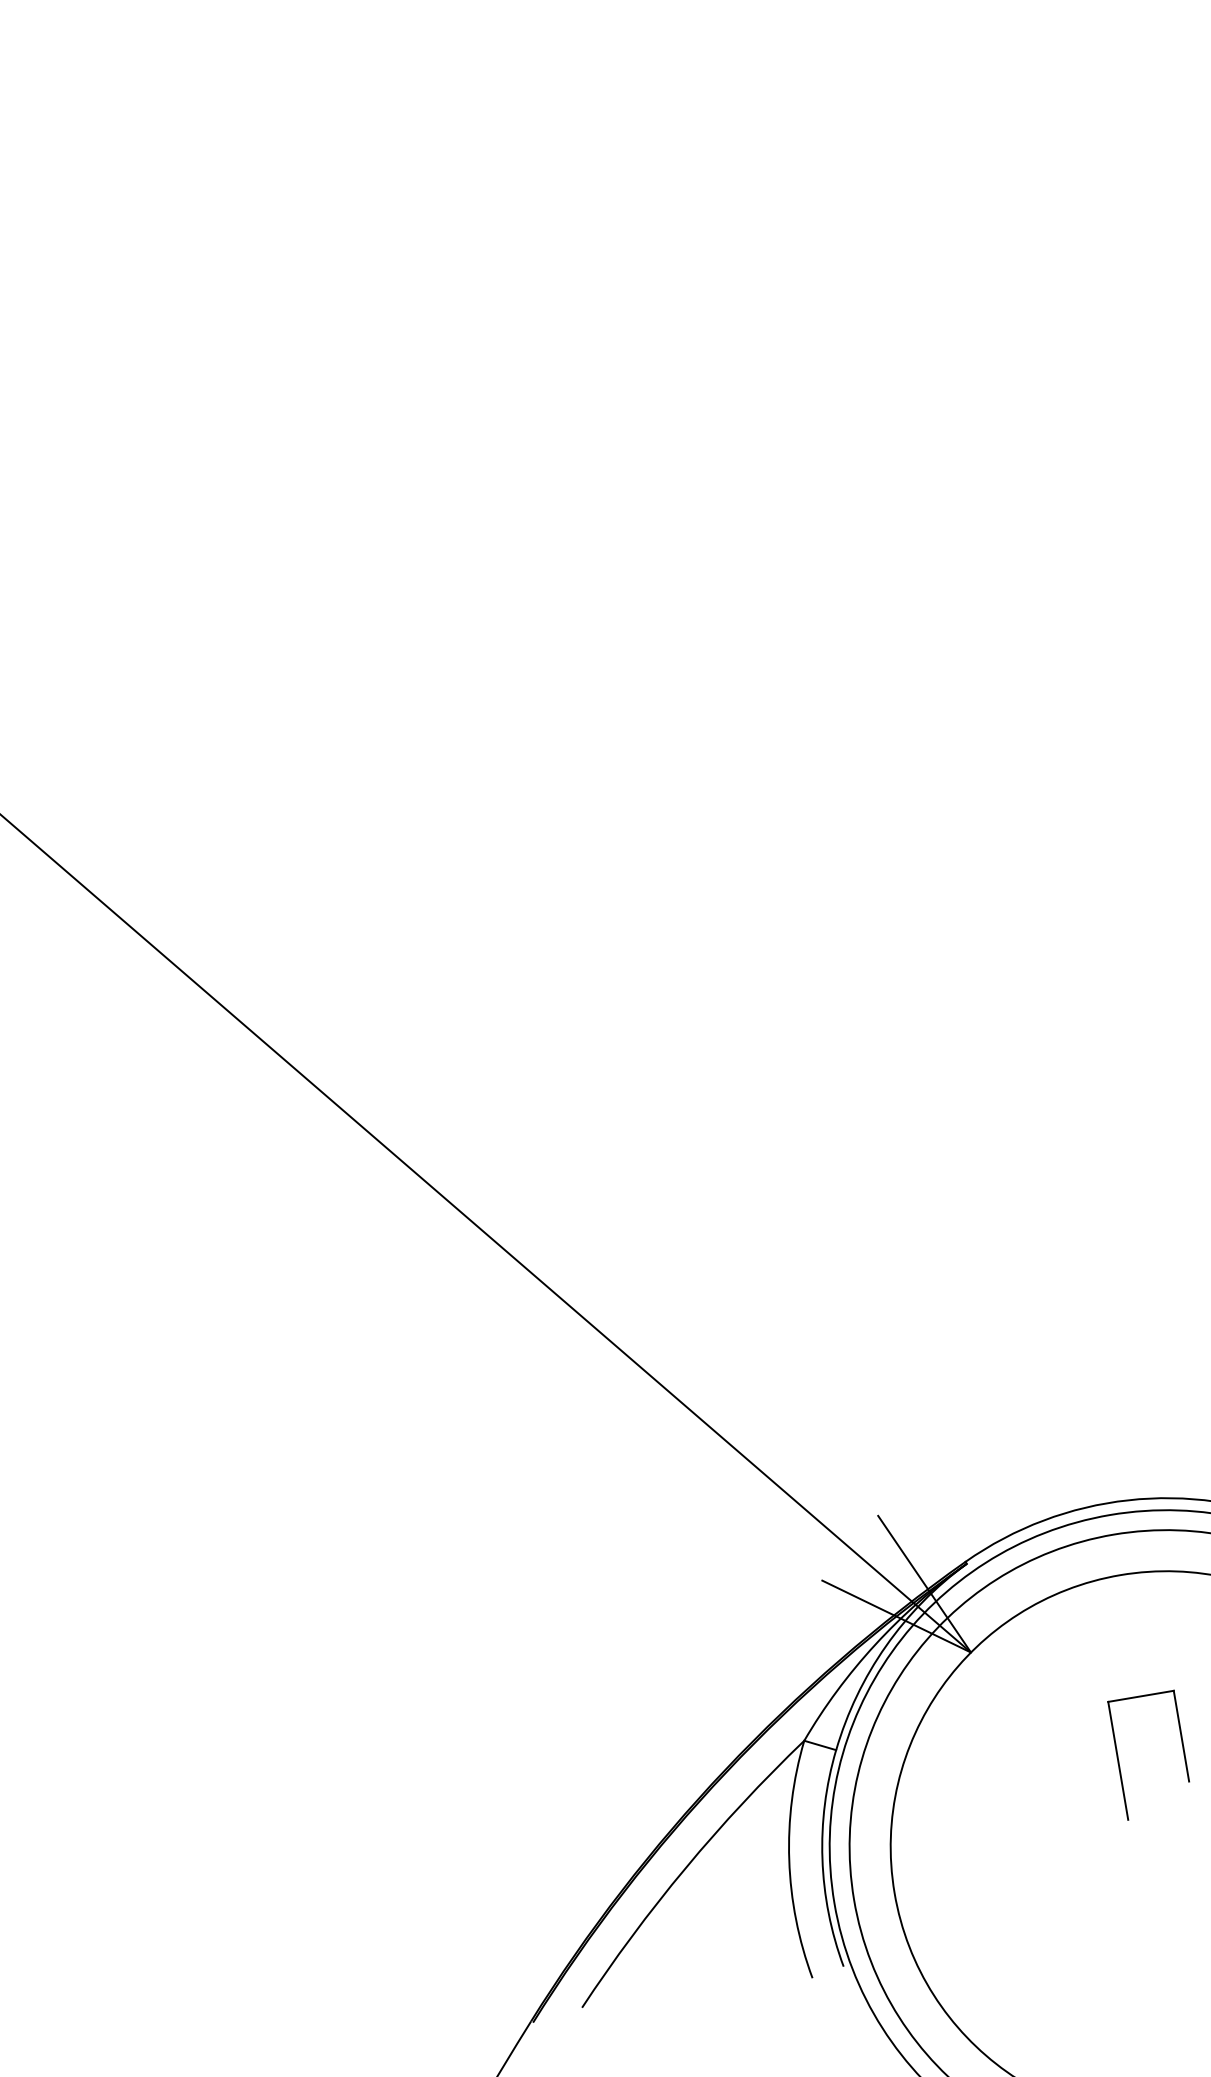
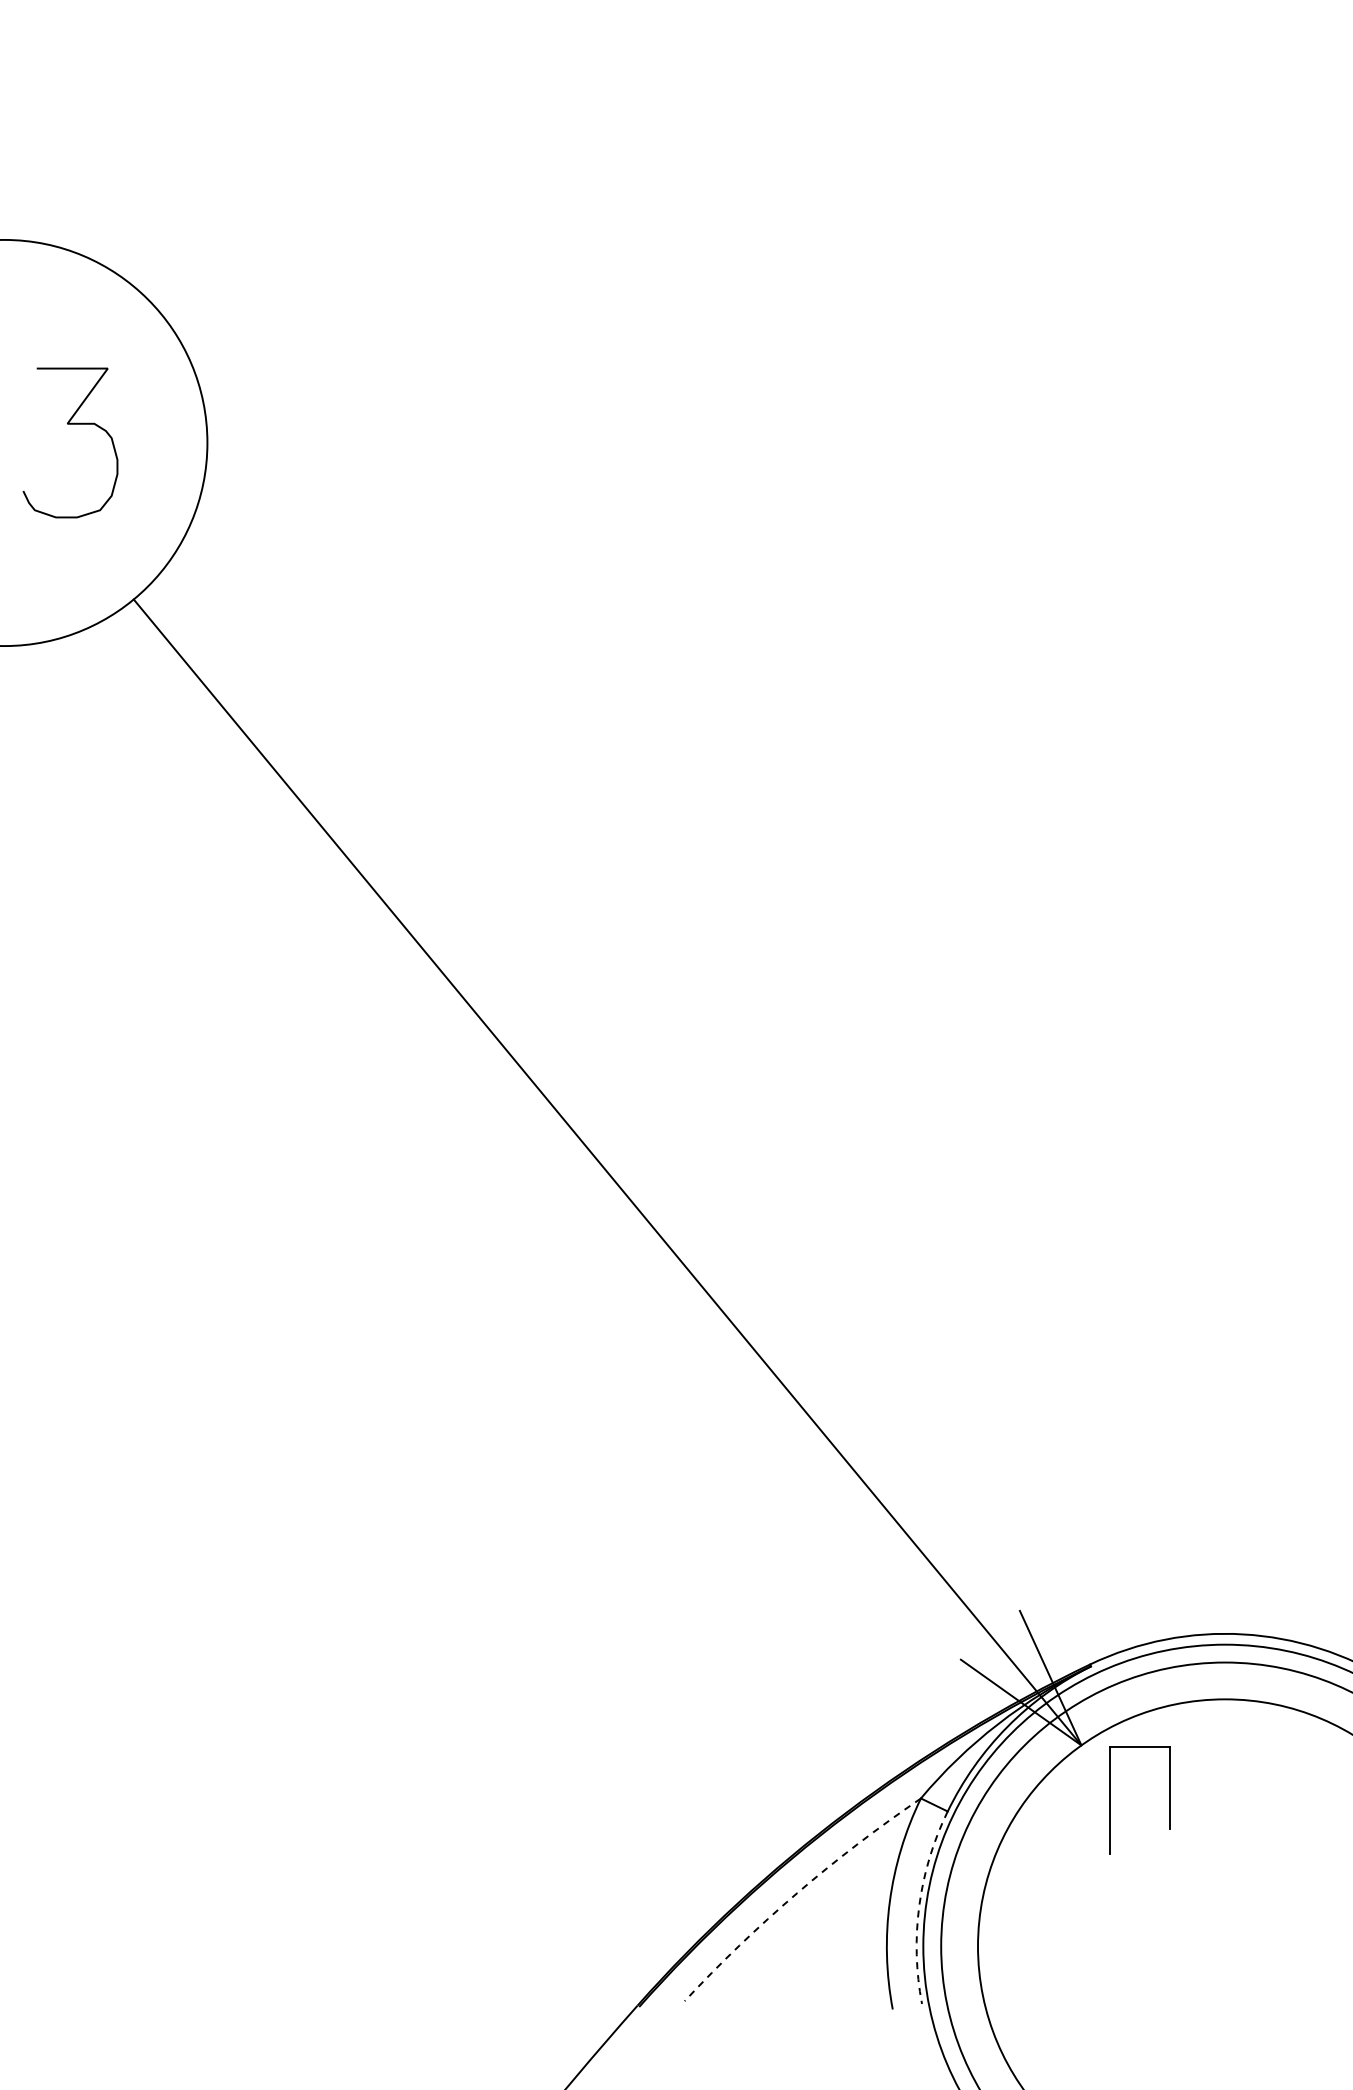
part: (1118, 1761) -> (1110, 1800), moved
arc: (822, 1858) -> (919, 1905), solid -> dashed
arc: (686, 1868) -> (797, 1893), solid -> dashed

